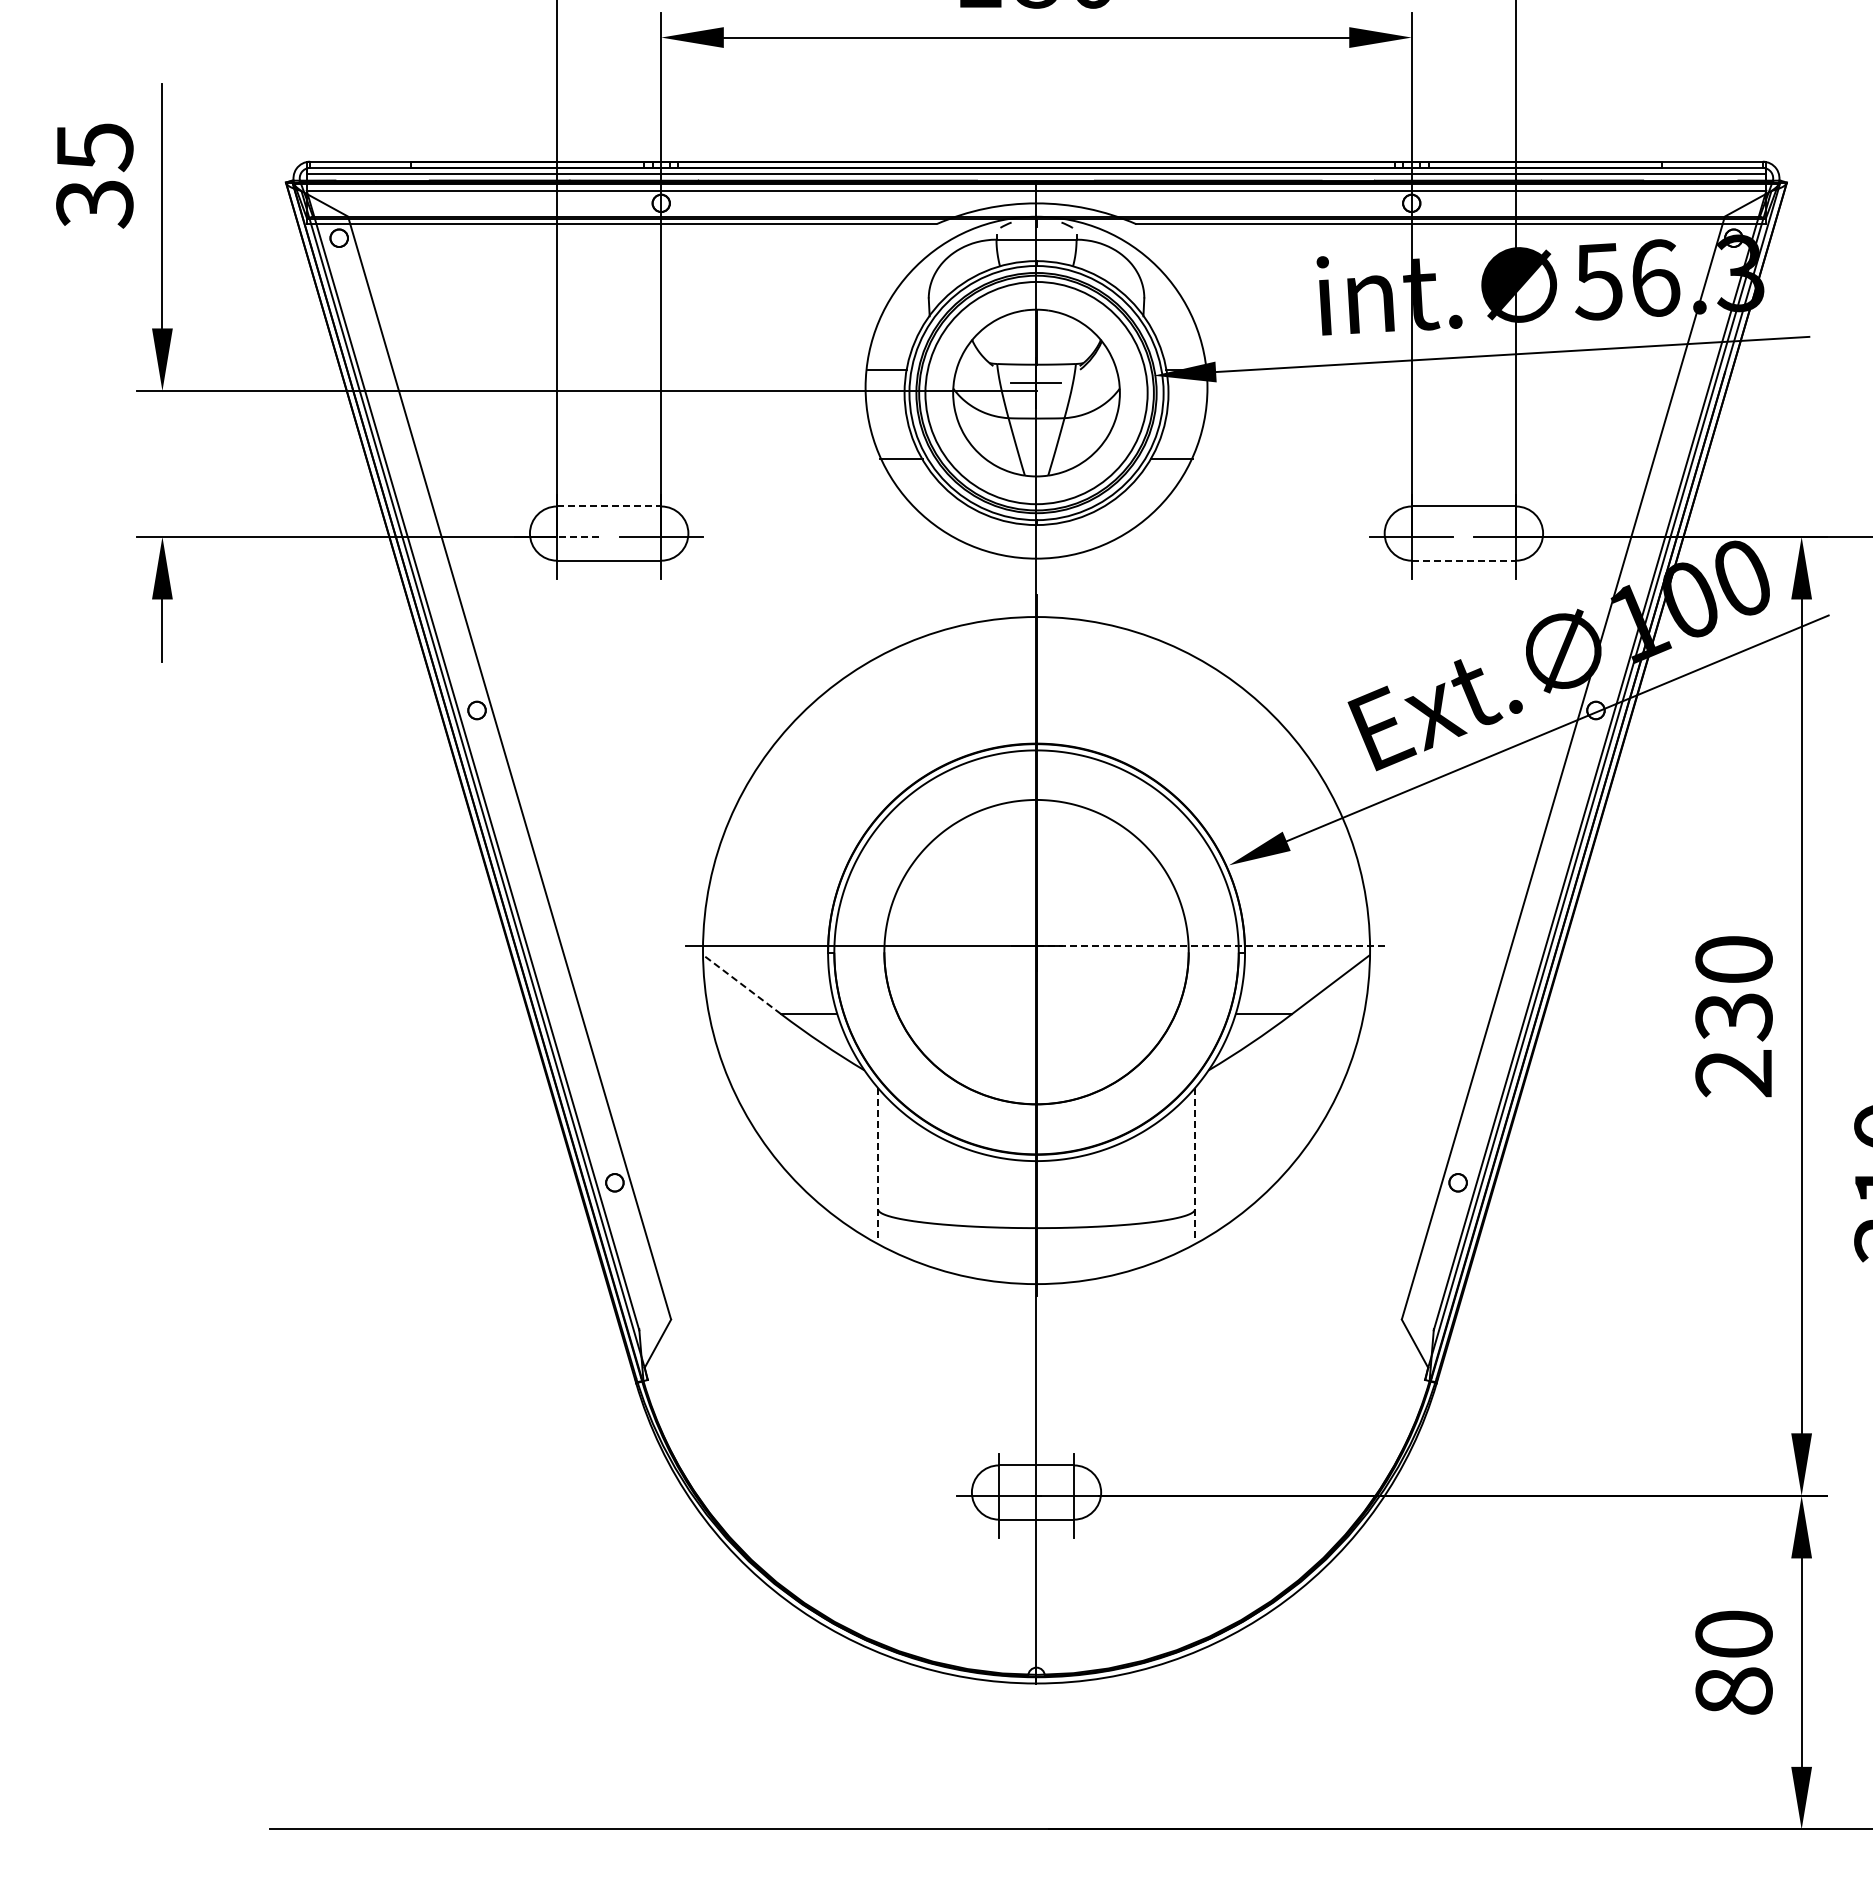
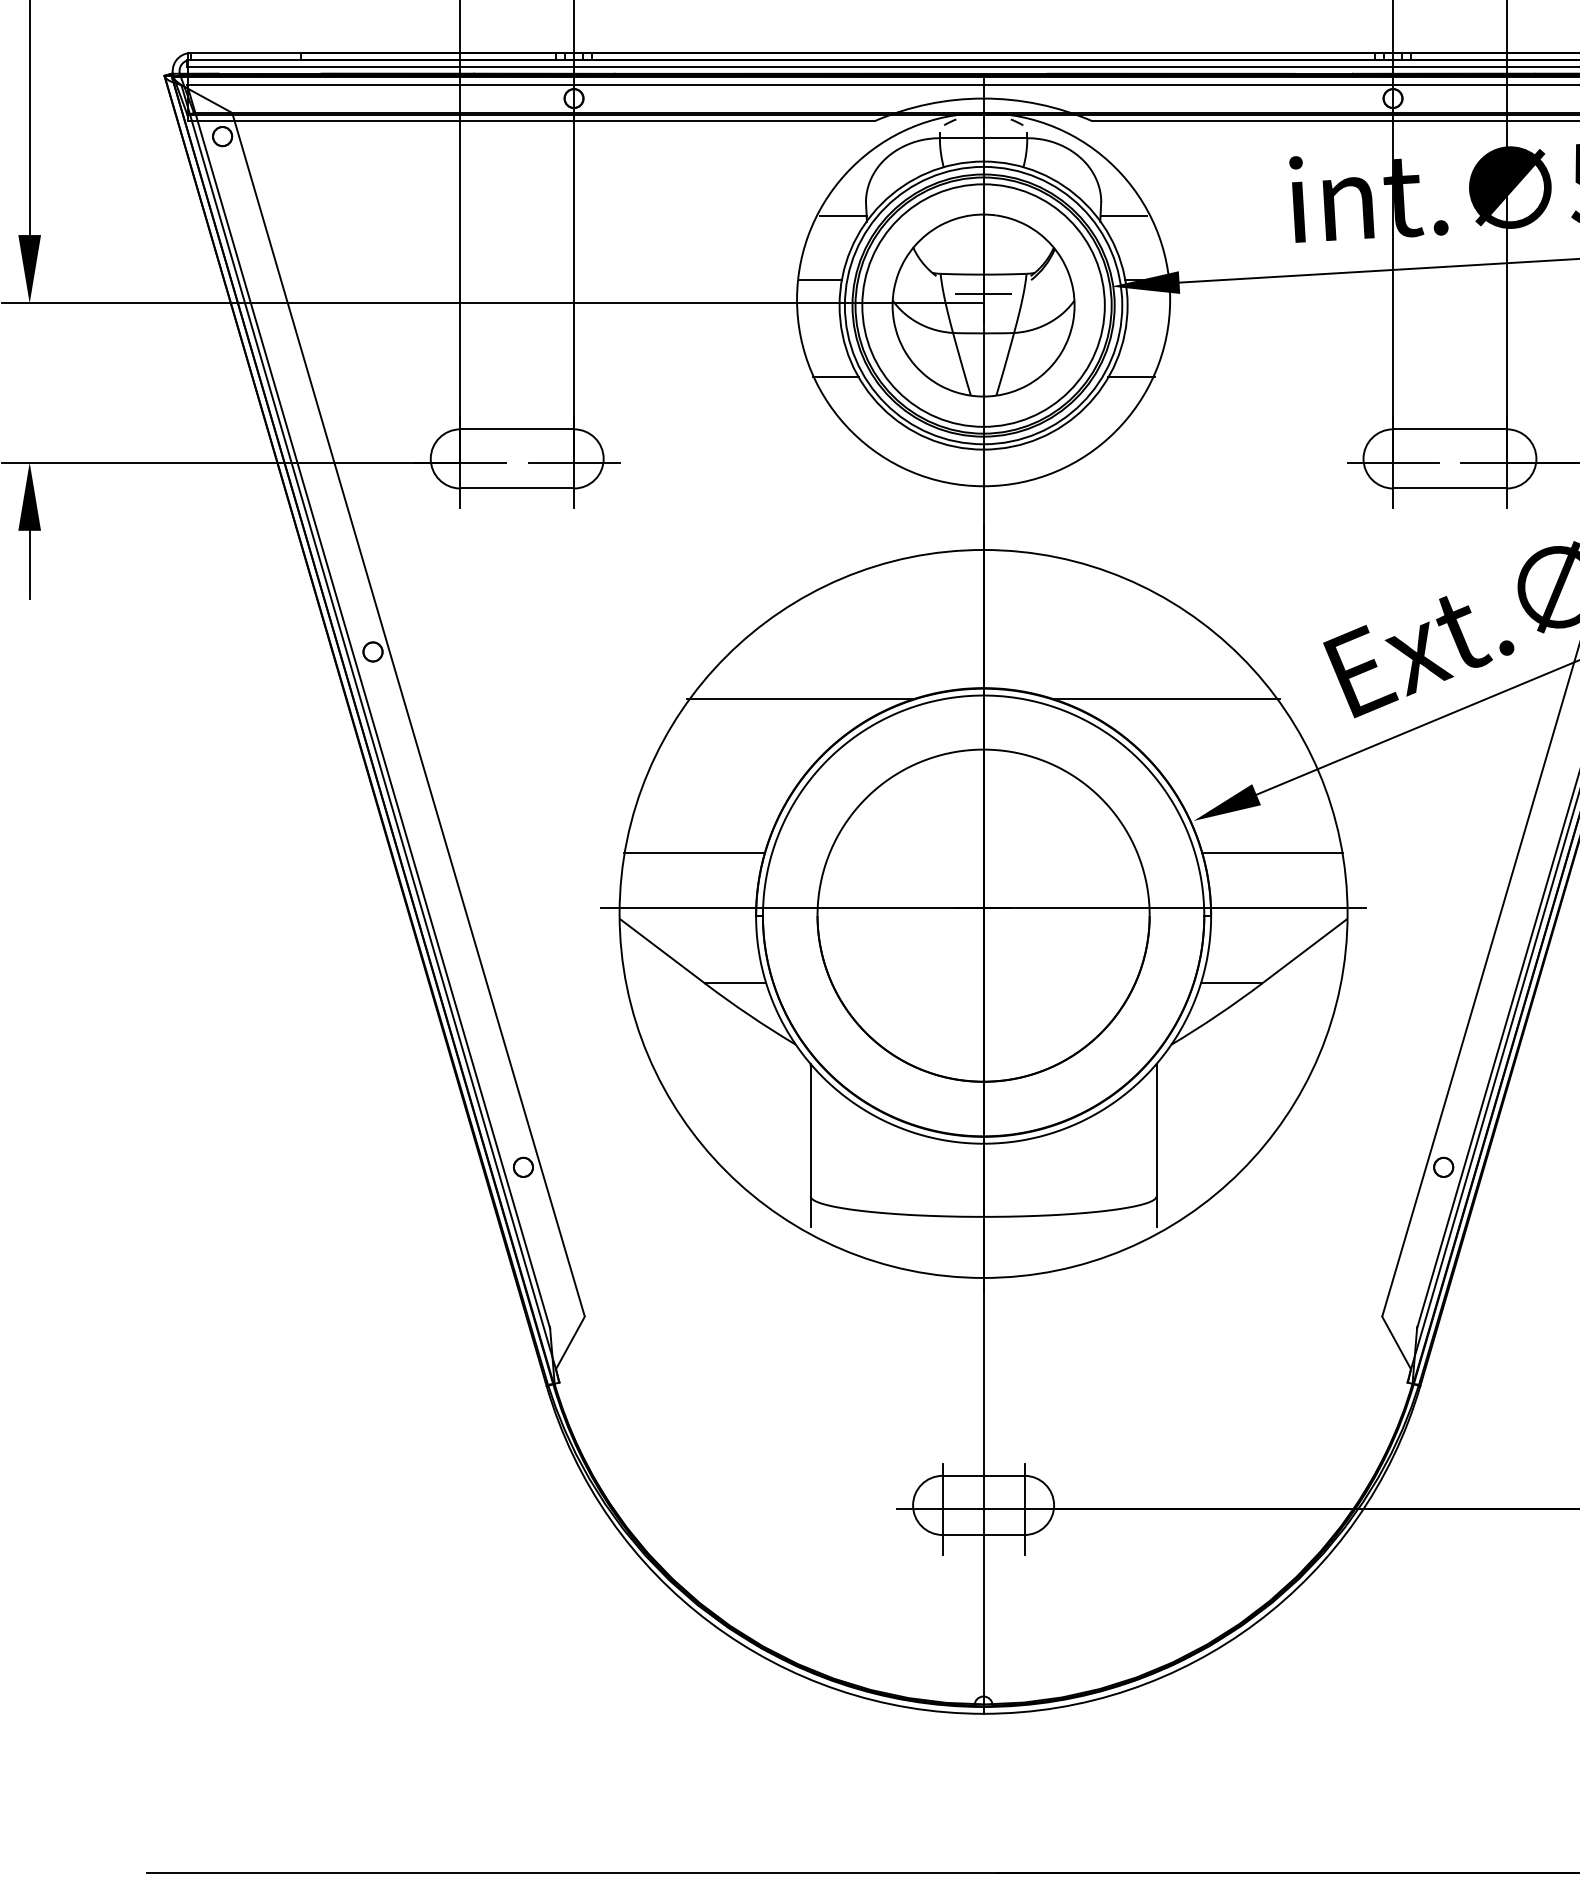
line: (907, 310) -> (842, 215), added
line: (1164, 310) -> (1123, 215), added
line: (609, 506) -> (517, 429), dashed -> solid
line: (577, 536) -> (482, 462), dashed -> solid
line: (1464, 560) -> (1450, 488), dashed -> solid
line: (868, 753) -> (800, 698), added
line: (1204, 753) -> (1166, 698), added
line: (771, 895) -> (694, 853), added
line: (1301, 895) -> (1272, 853), added
line: (1212, 945) -> (1175, 908), dashed -> solid
line: (742, 984) -> (662, 950), dashed -> solid
line: (878, 1162) -> (811, 1145), dashed -> solid
line: (1194, 1162) -> (1155, 1145), dashed -> solid

